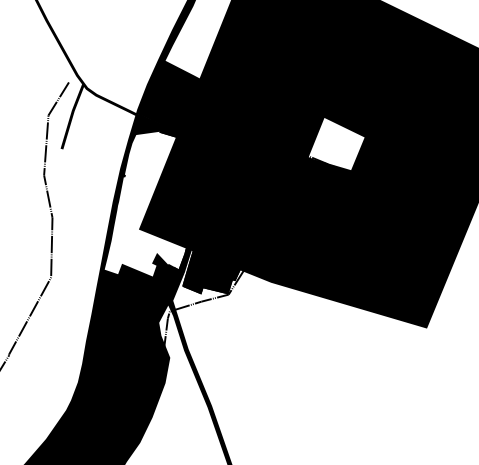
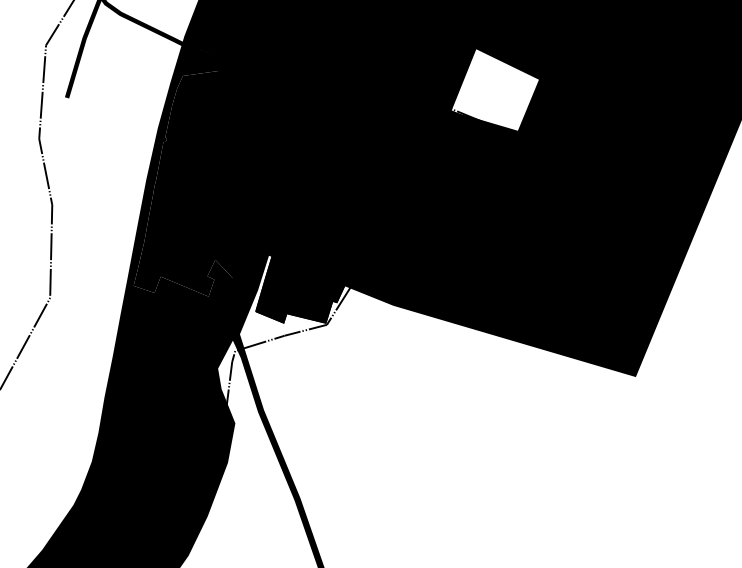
fill: (158, 203) -> (217, 182), added

